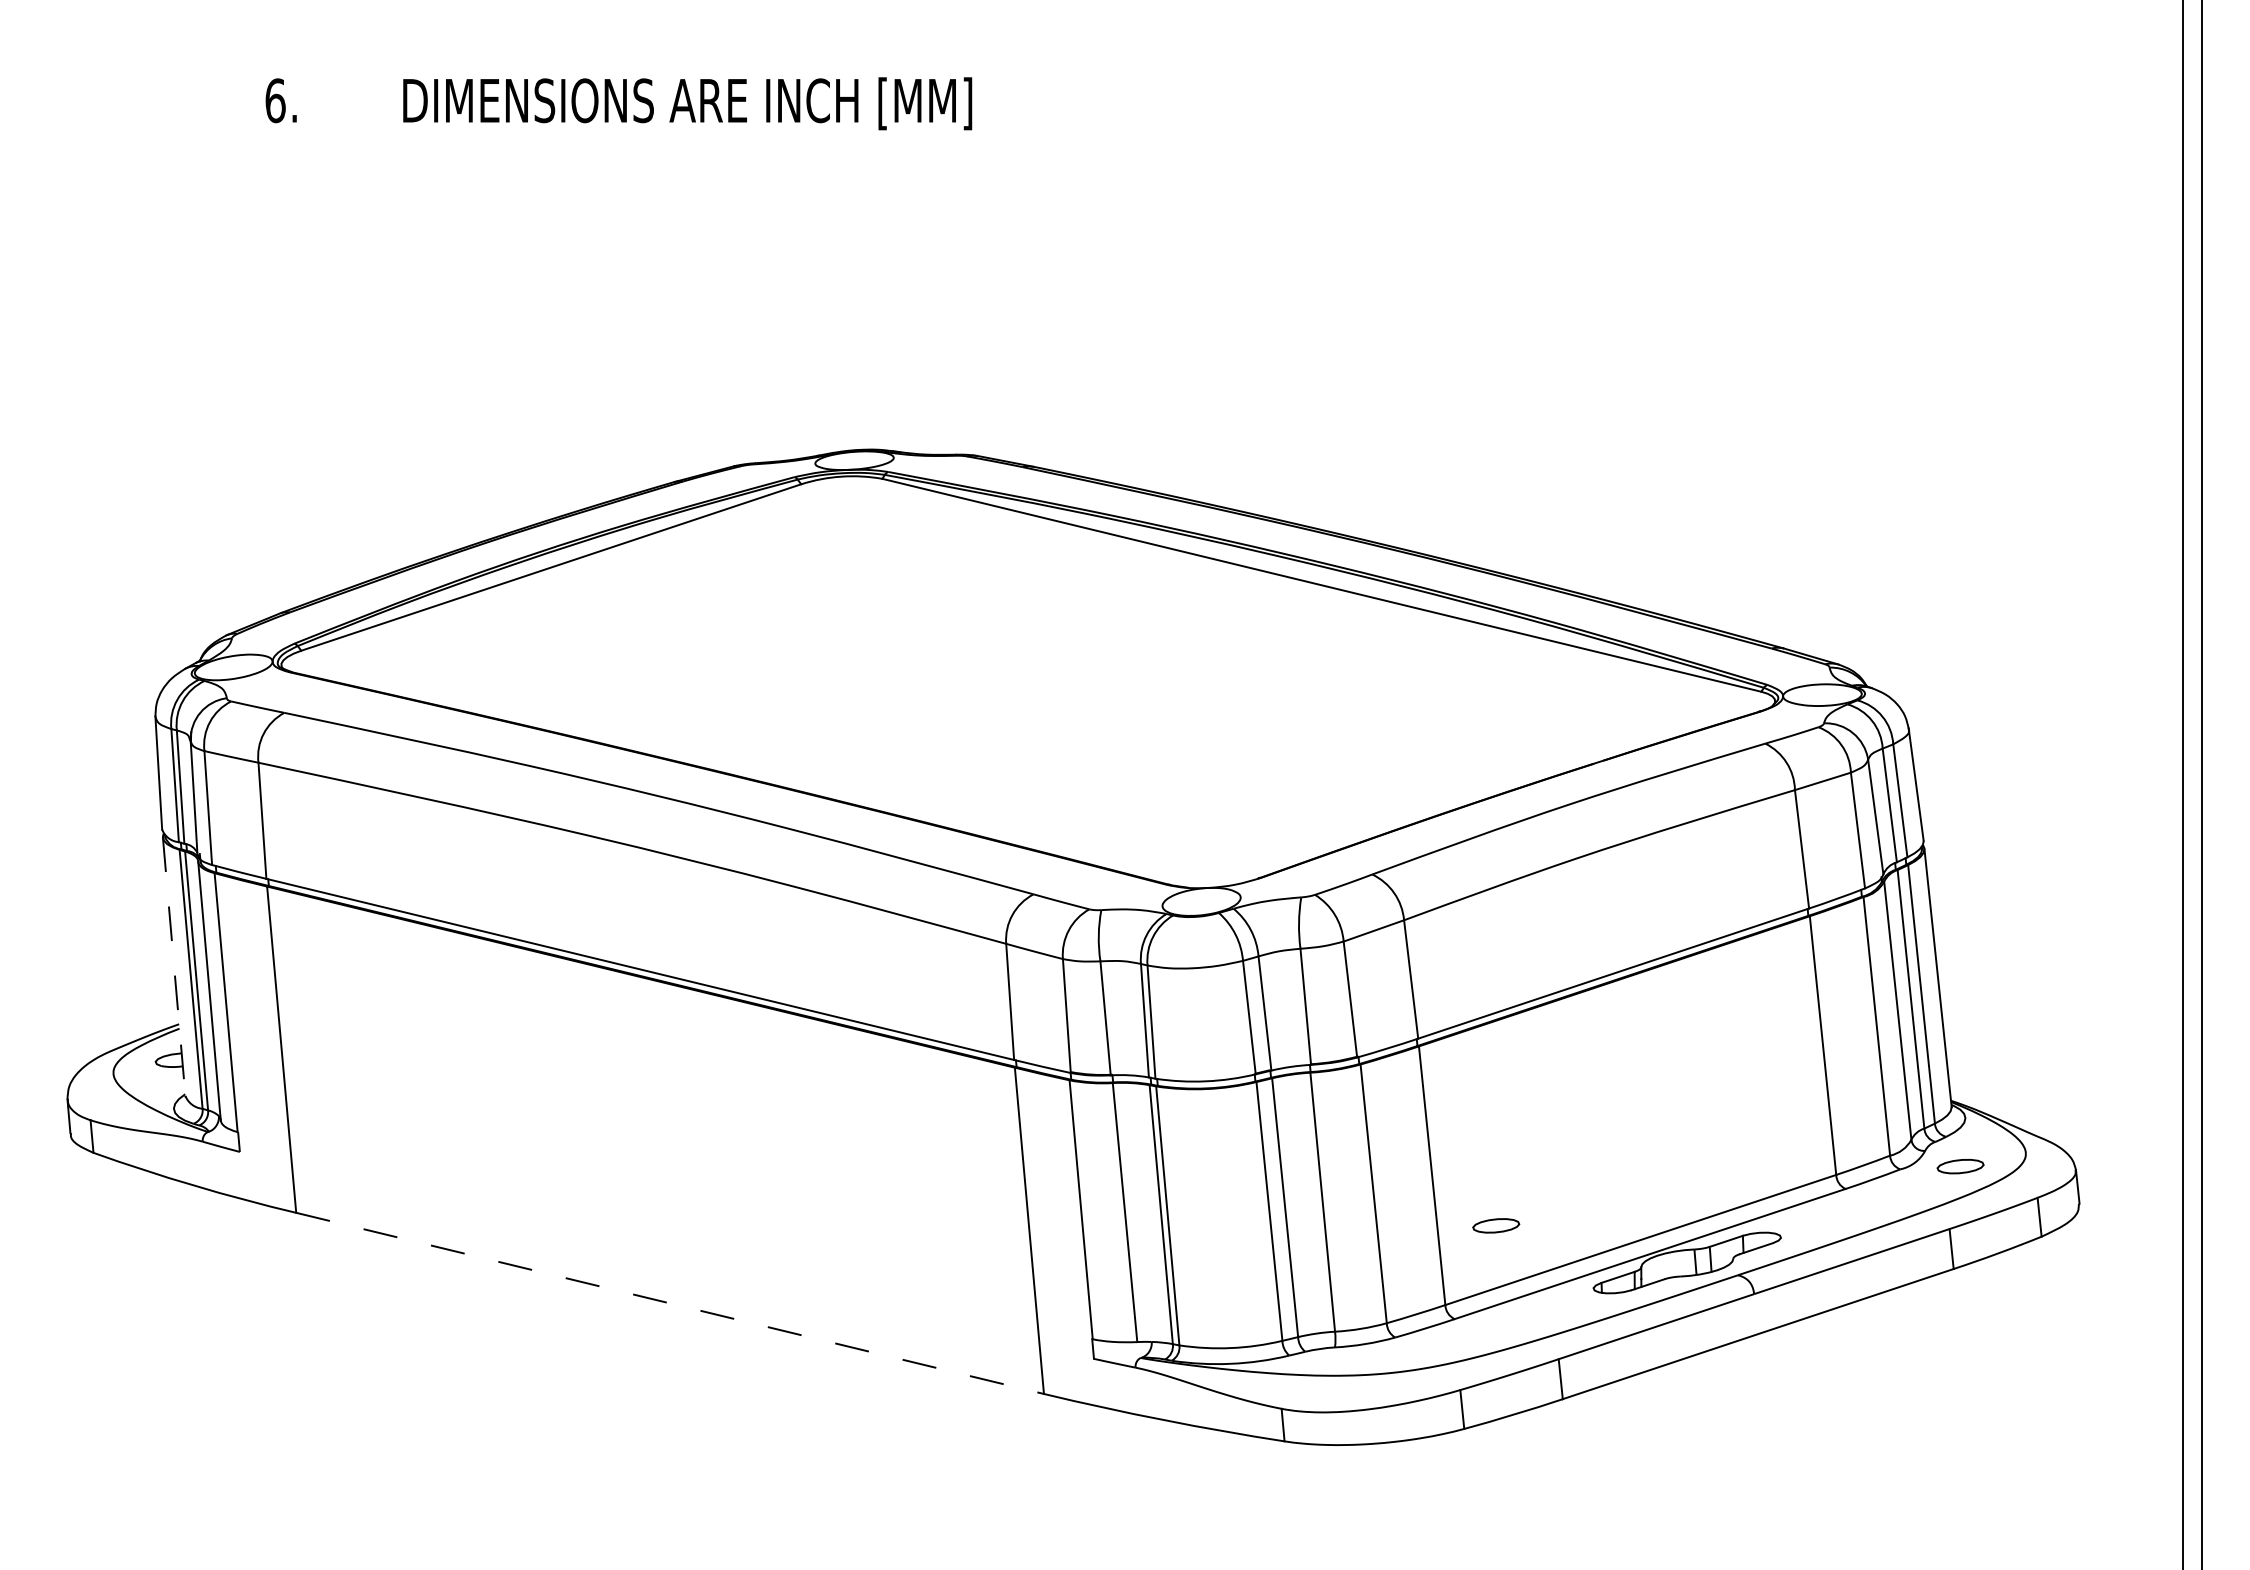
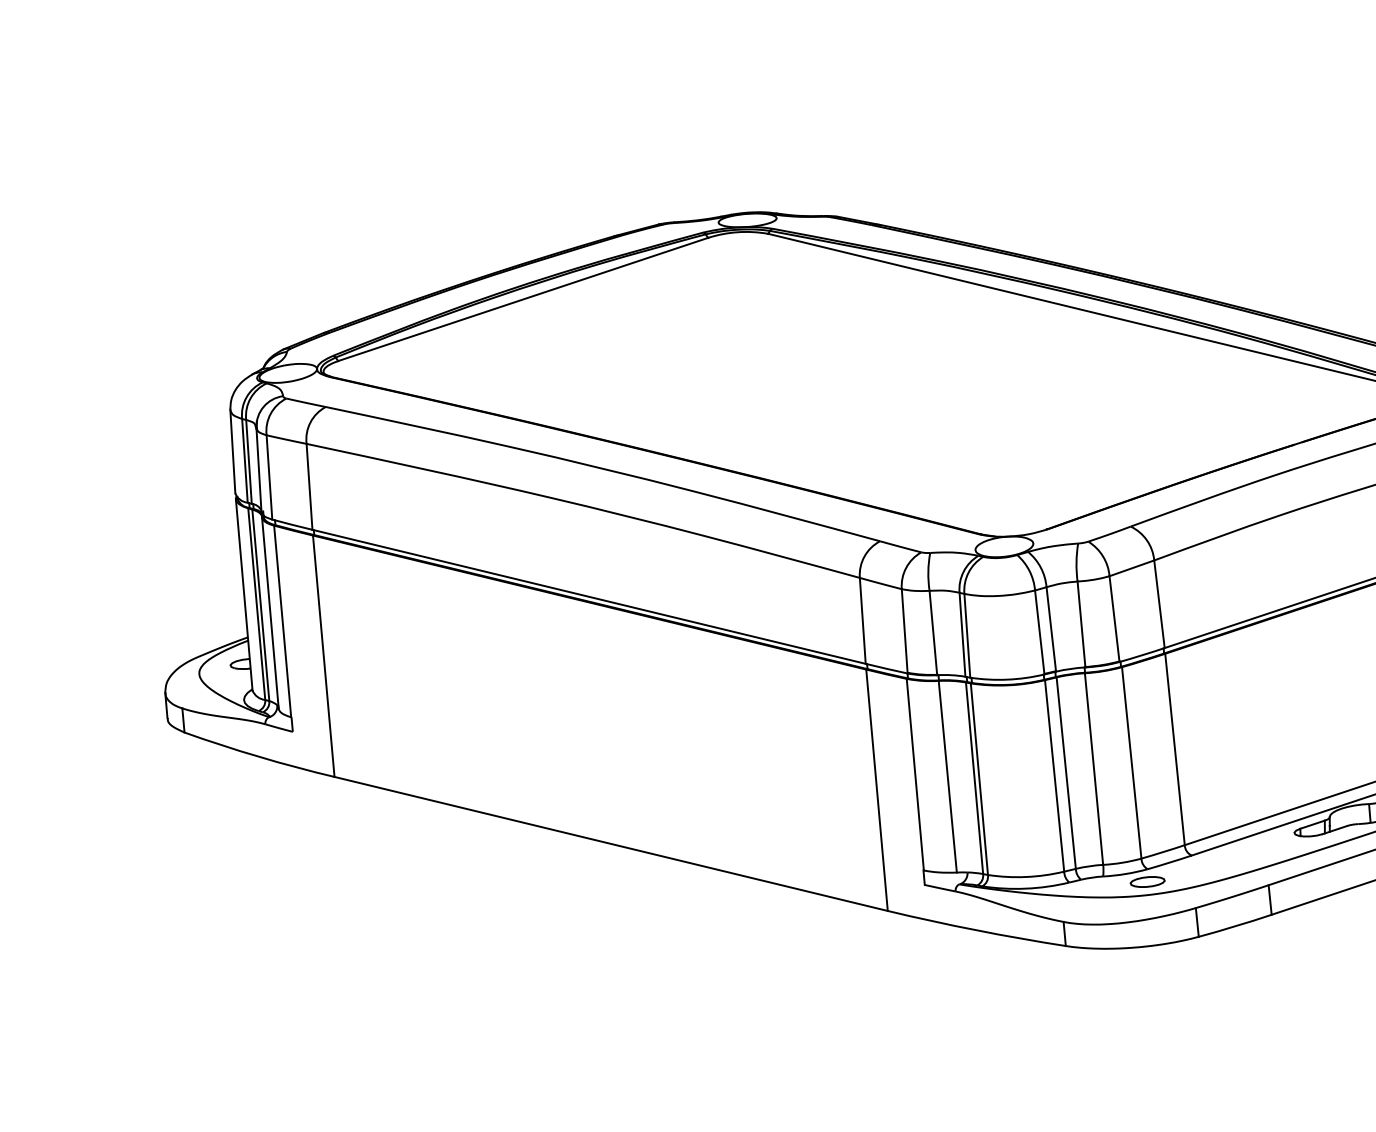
line: (174, 966) -> (244, 594), dashed -> solid
part: (1496, 1225) -> (1147, 881), moved
line: (670, 1303) -> (611, 844), dashed -> solid

